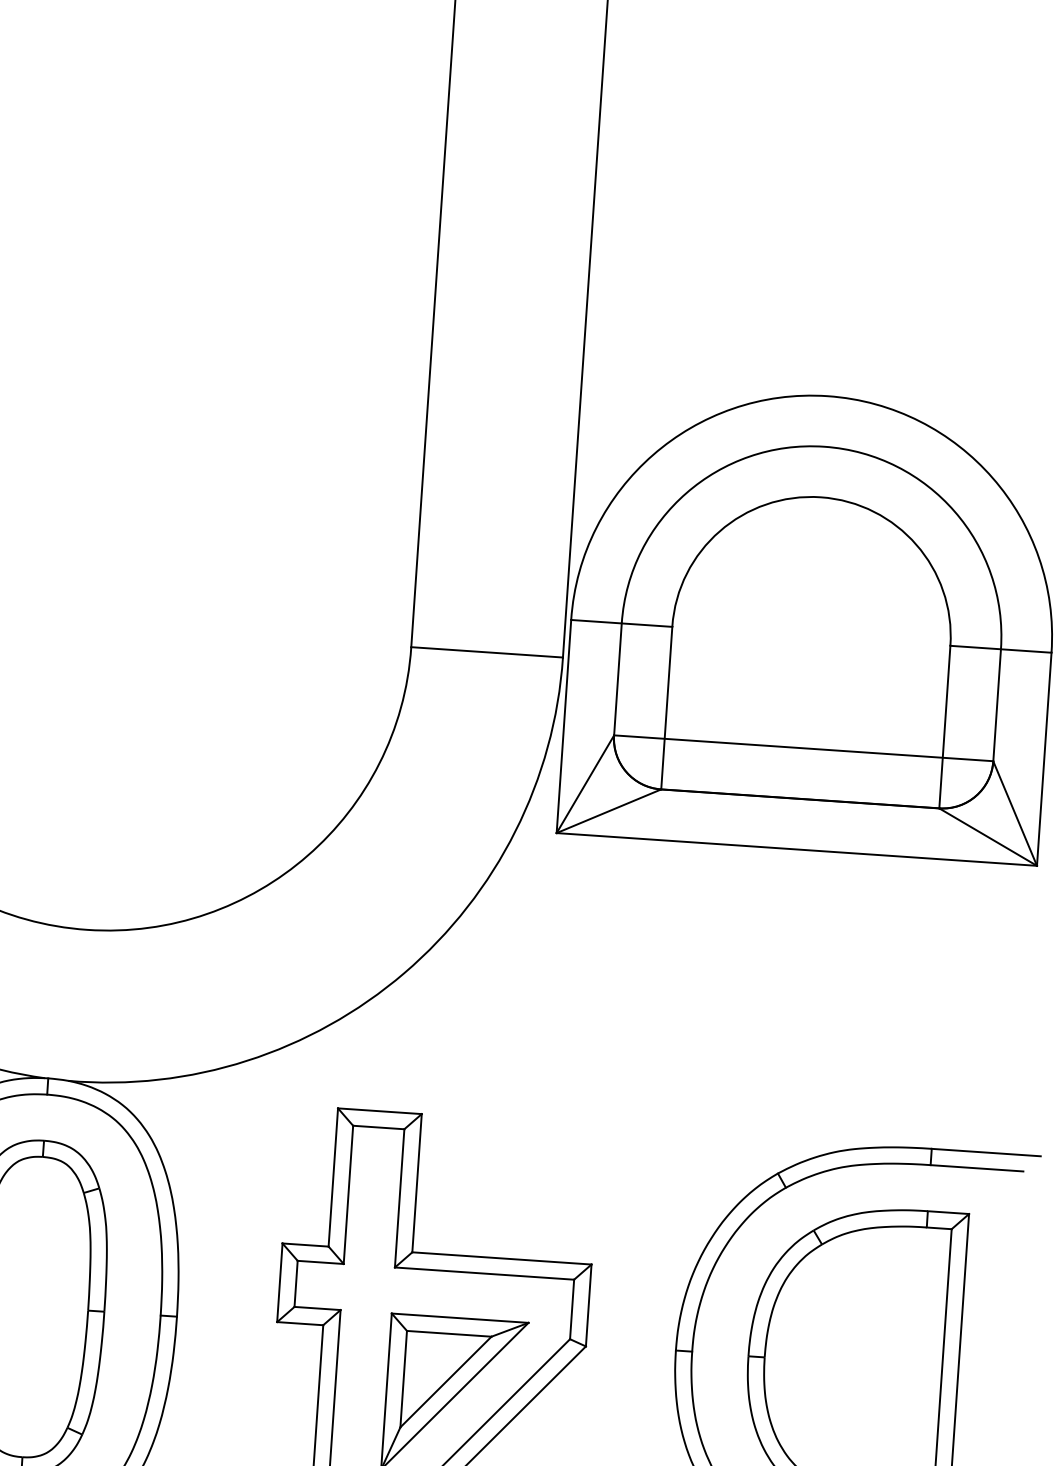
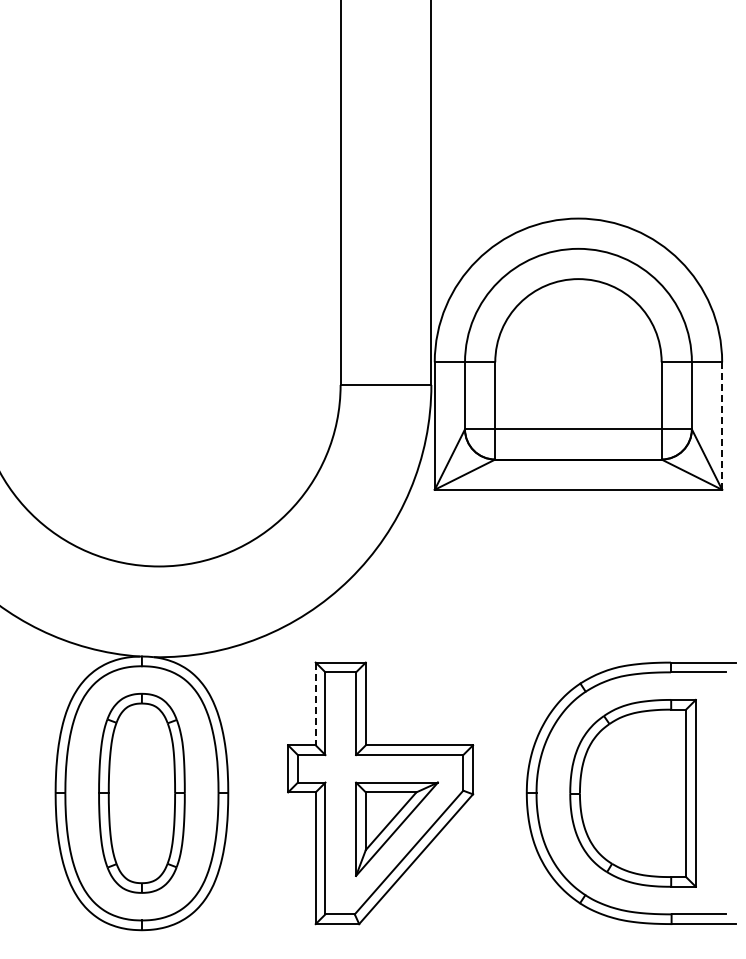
line: (1044, 760) -> (722, 426), solid -> dashed
line: (332, 1178) -> (315, 704), solid -> dashed

